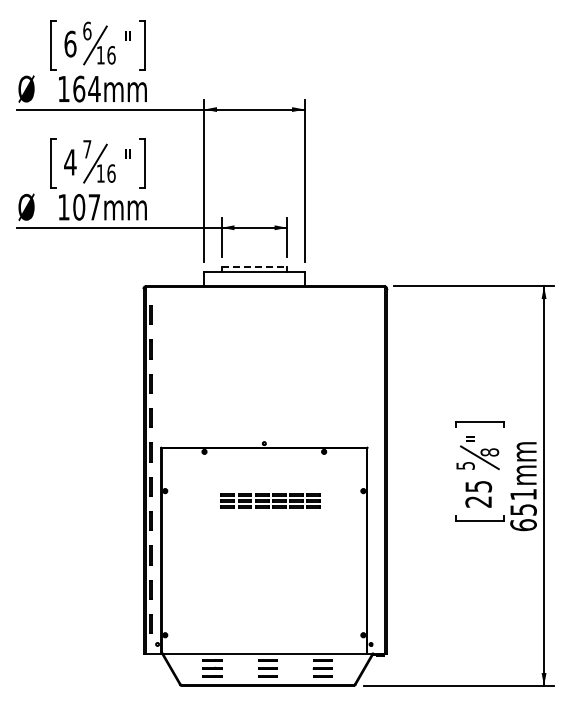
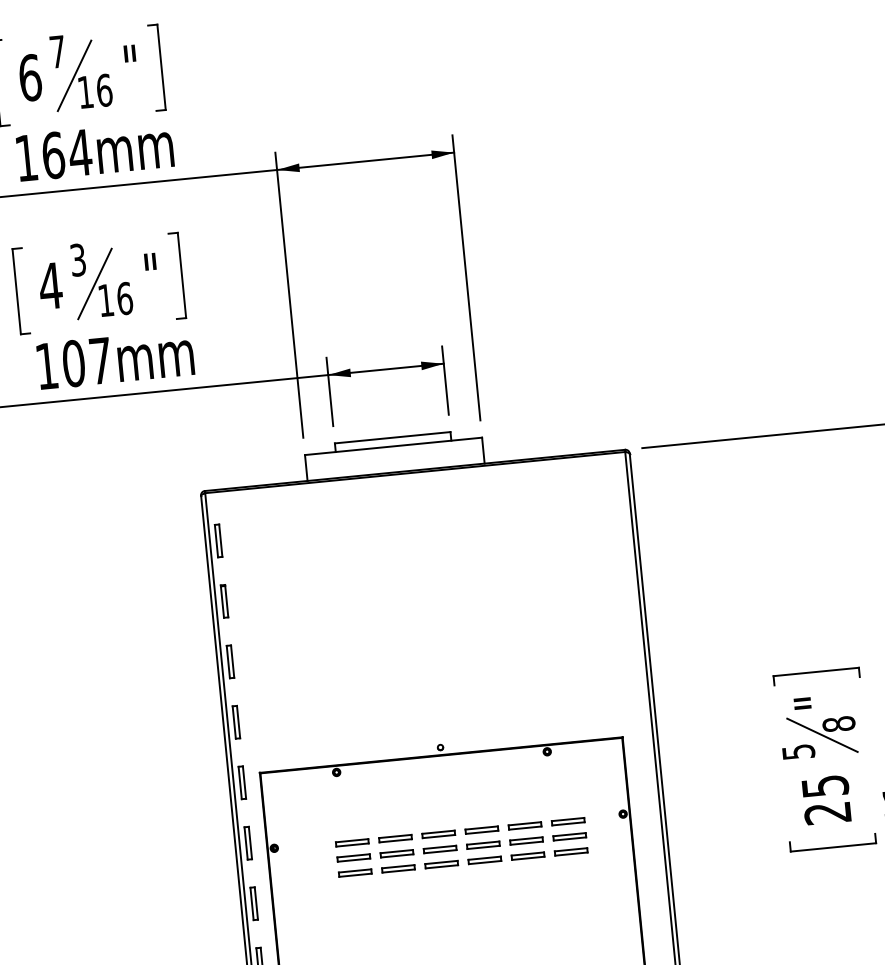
text: (87, 30) -> (57, 50), 6 -> 7
text: (87, 149) -> (78, 260), 7 -> 3
line: (254, 266) -> (392, 437), dashed -> solid
part: (270, 500) -> (461, 846), size x1.43

